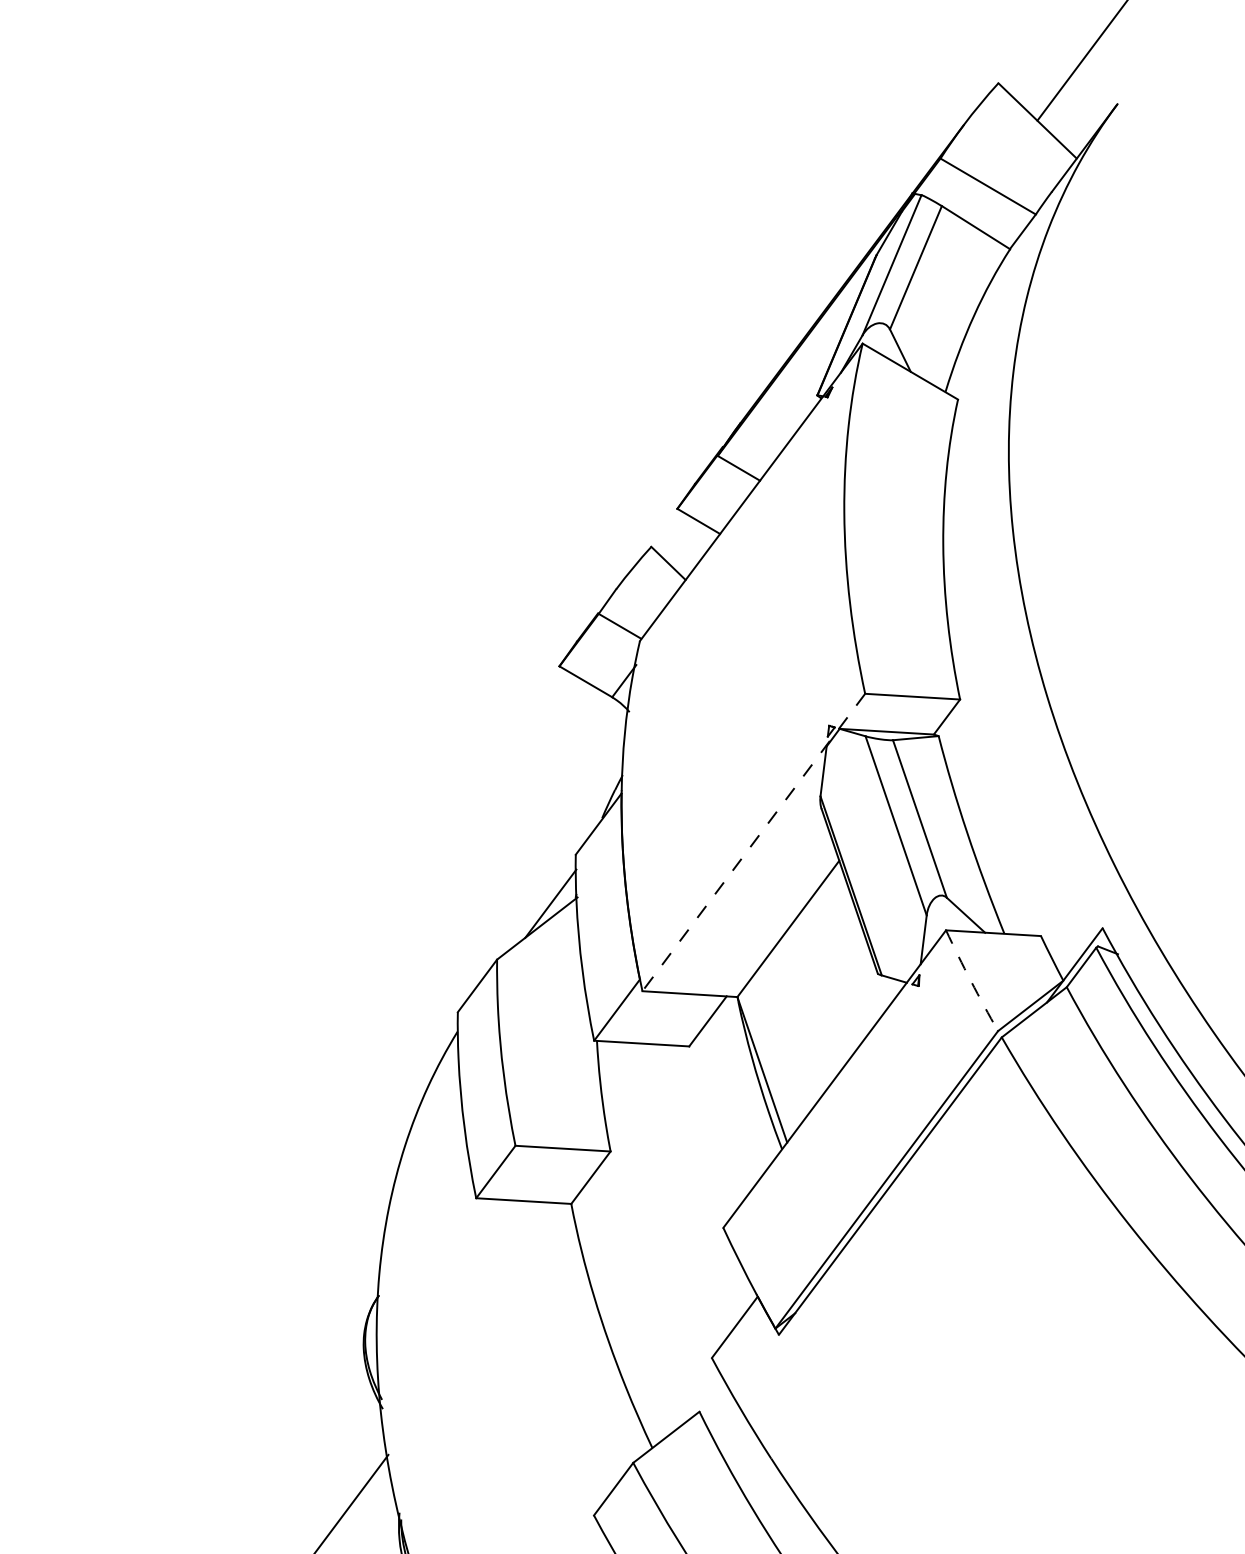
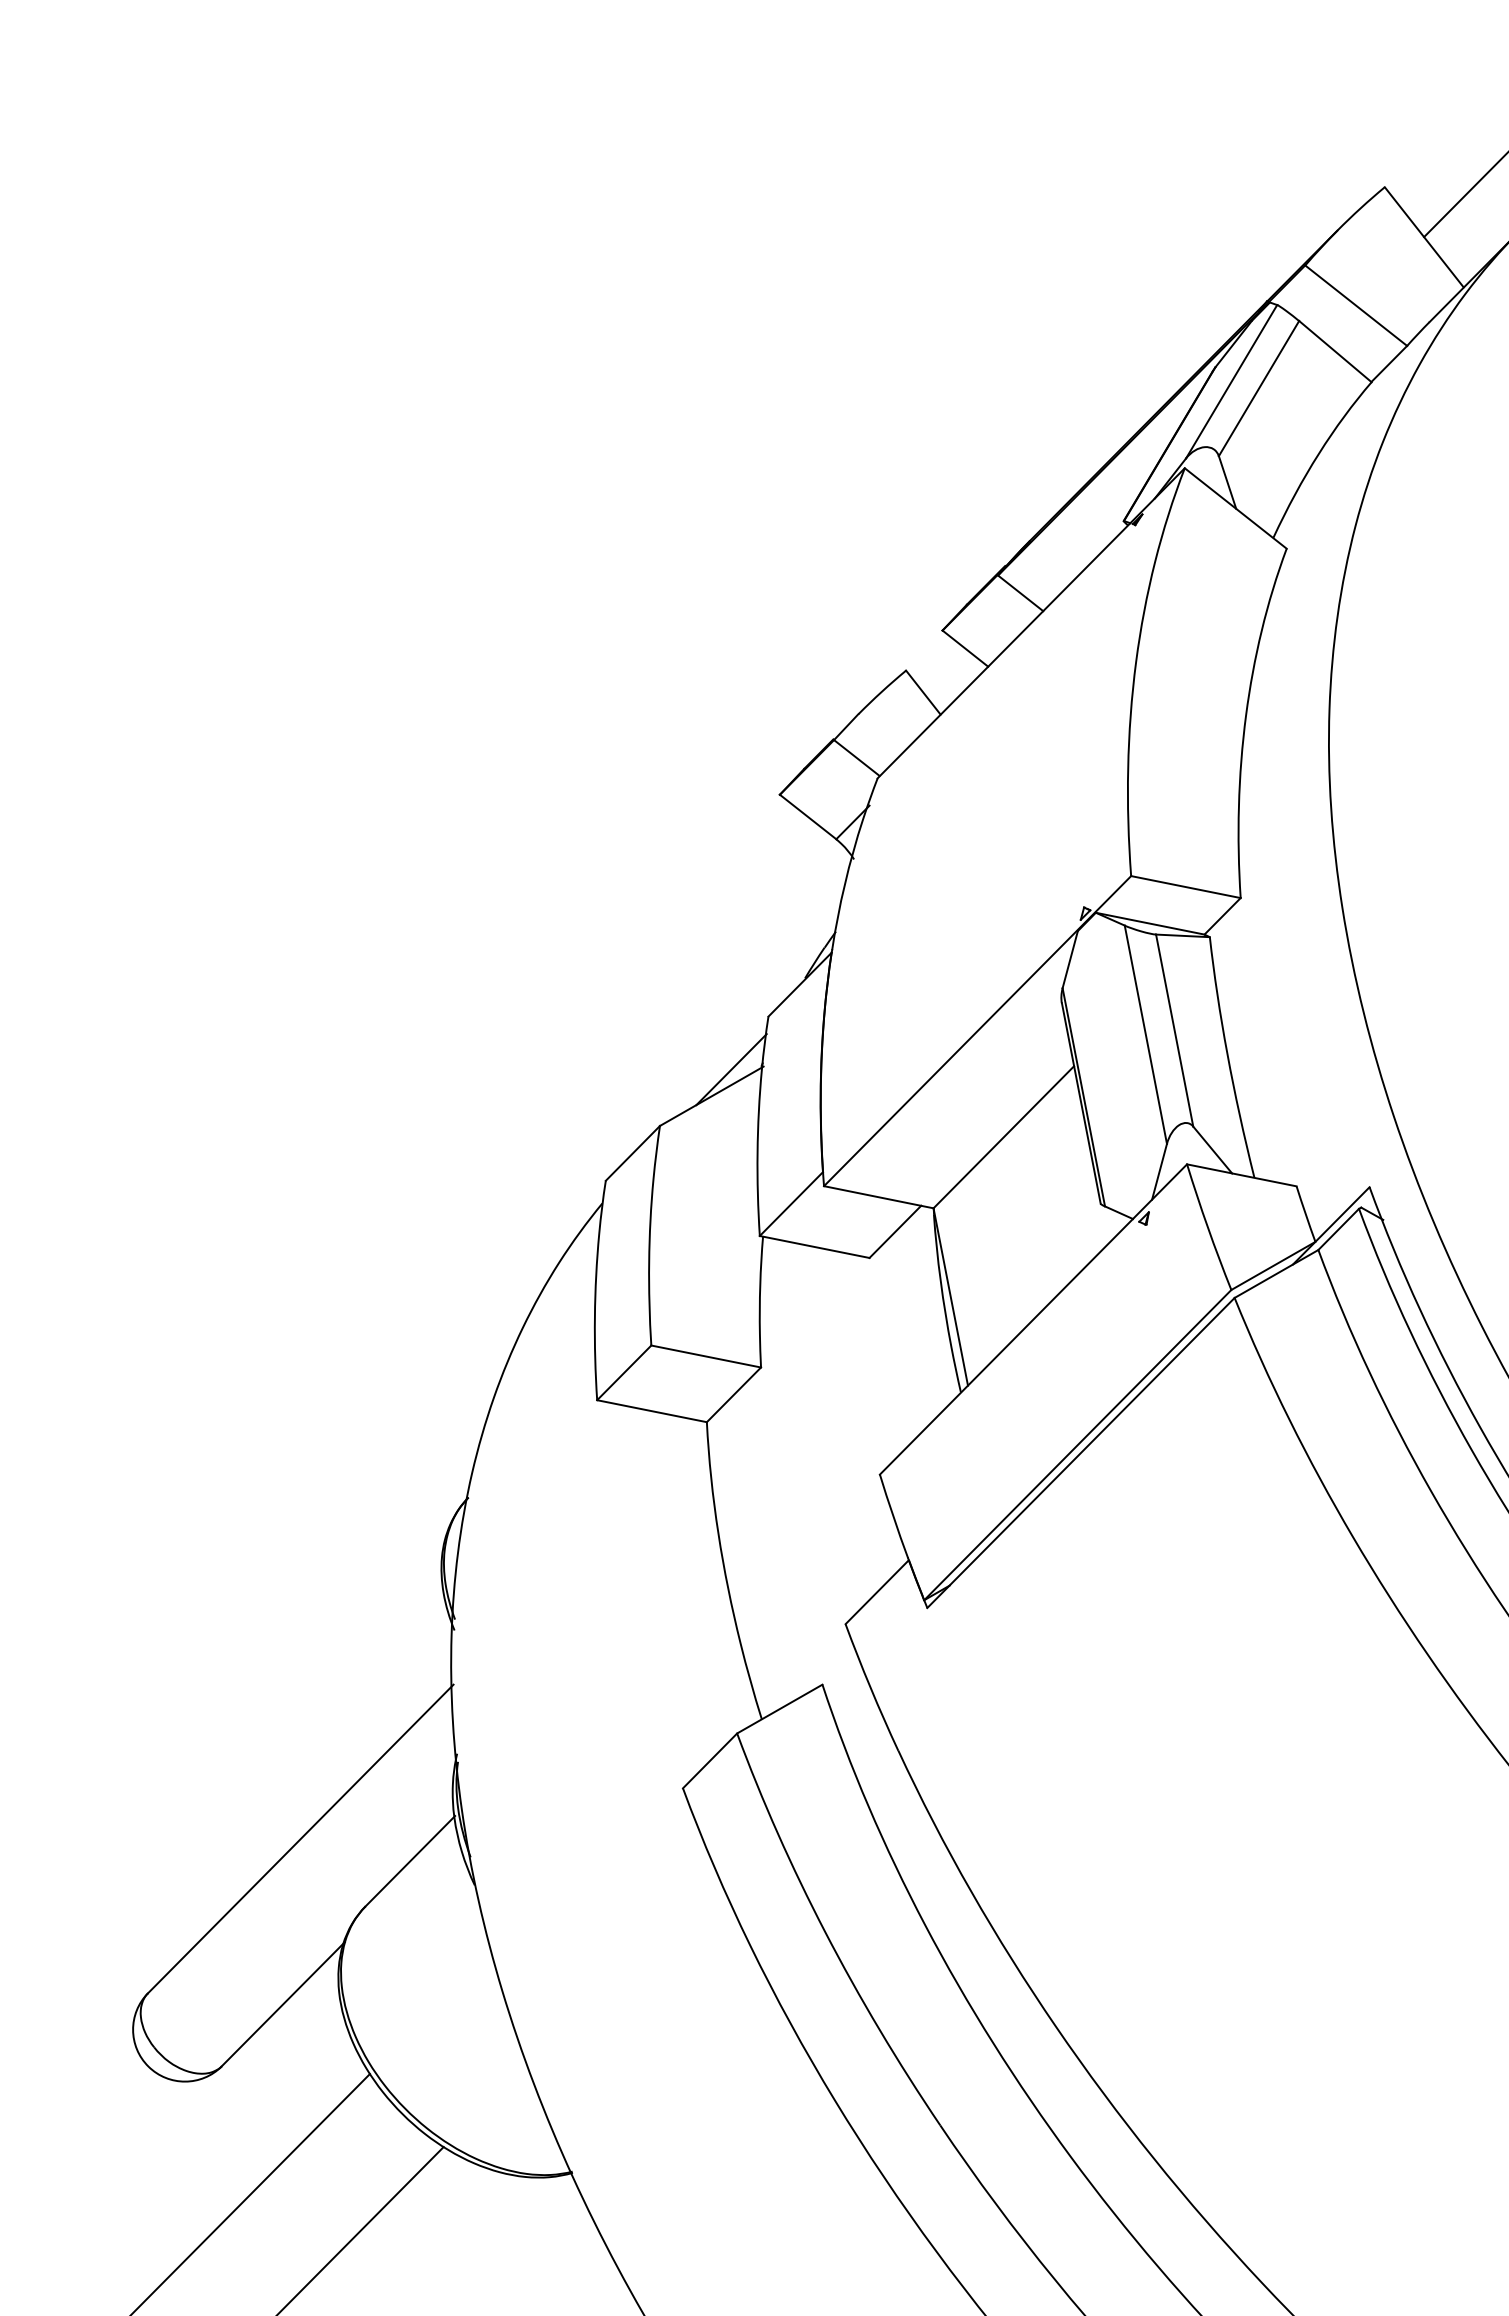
line: (753, 842) -> (977, 1031), dashed -> solid
arc: (970, 981) -> (1207, 1227), dashed -> solid

